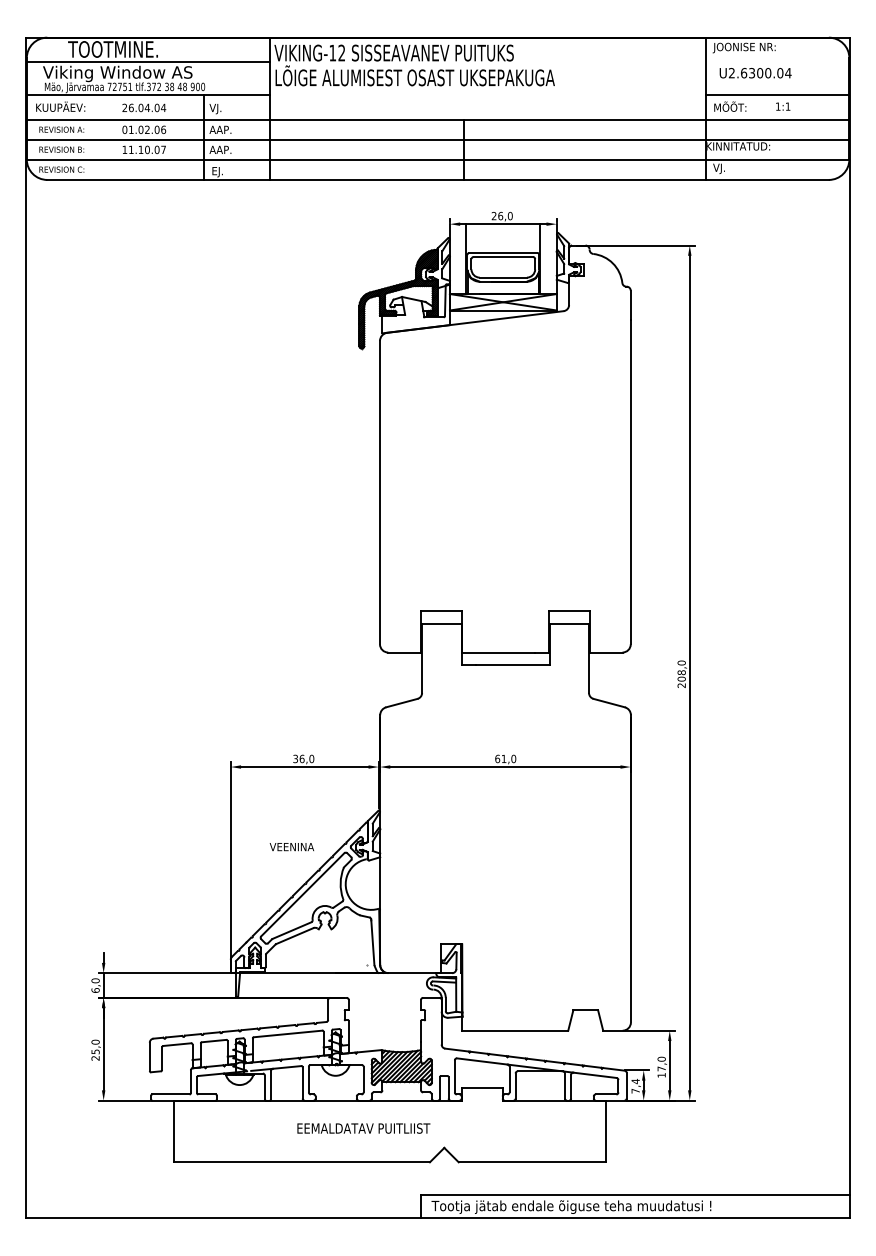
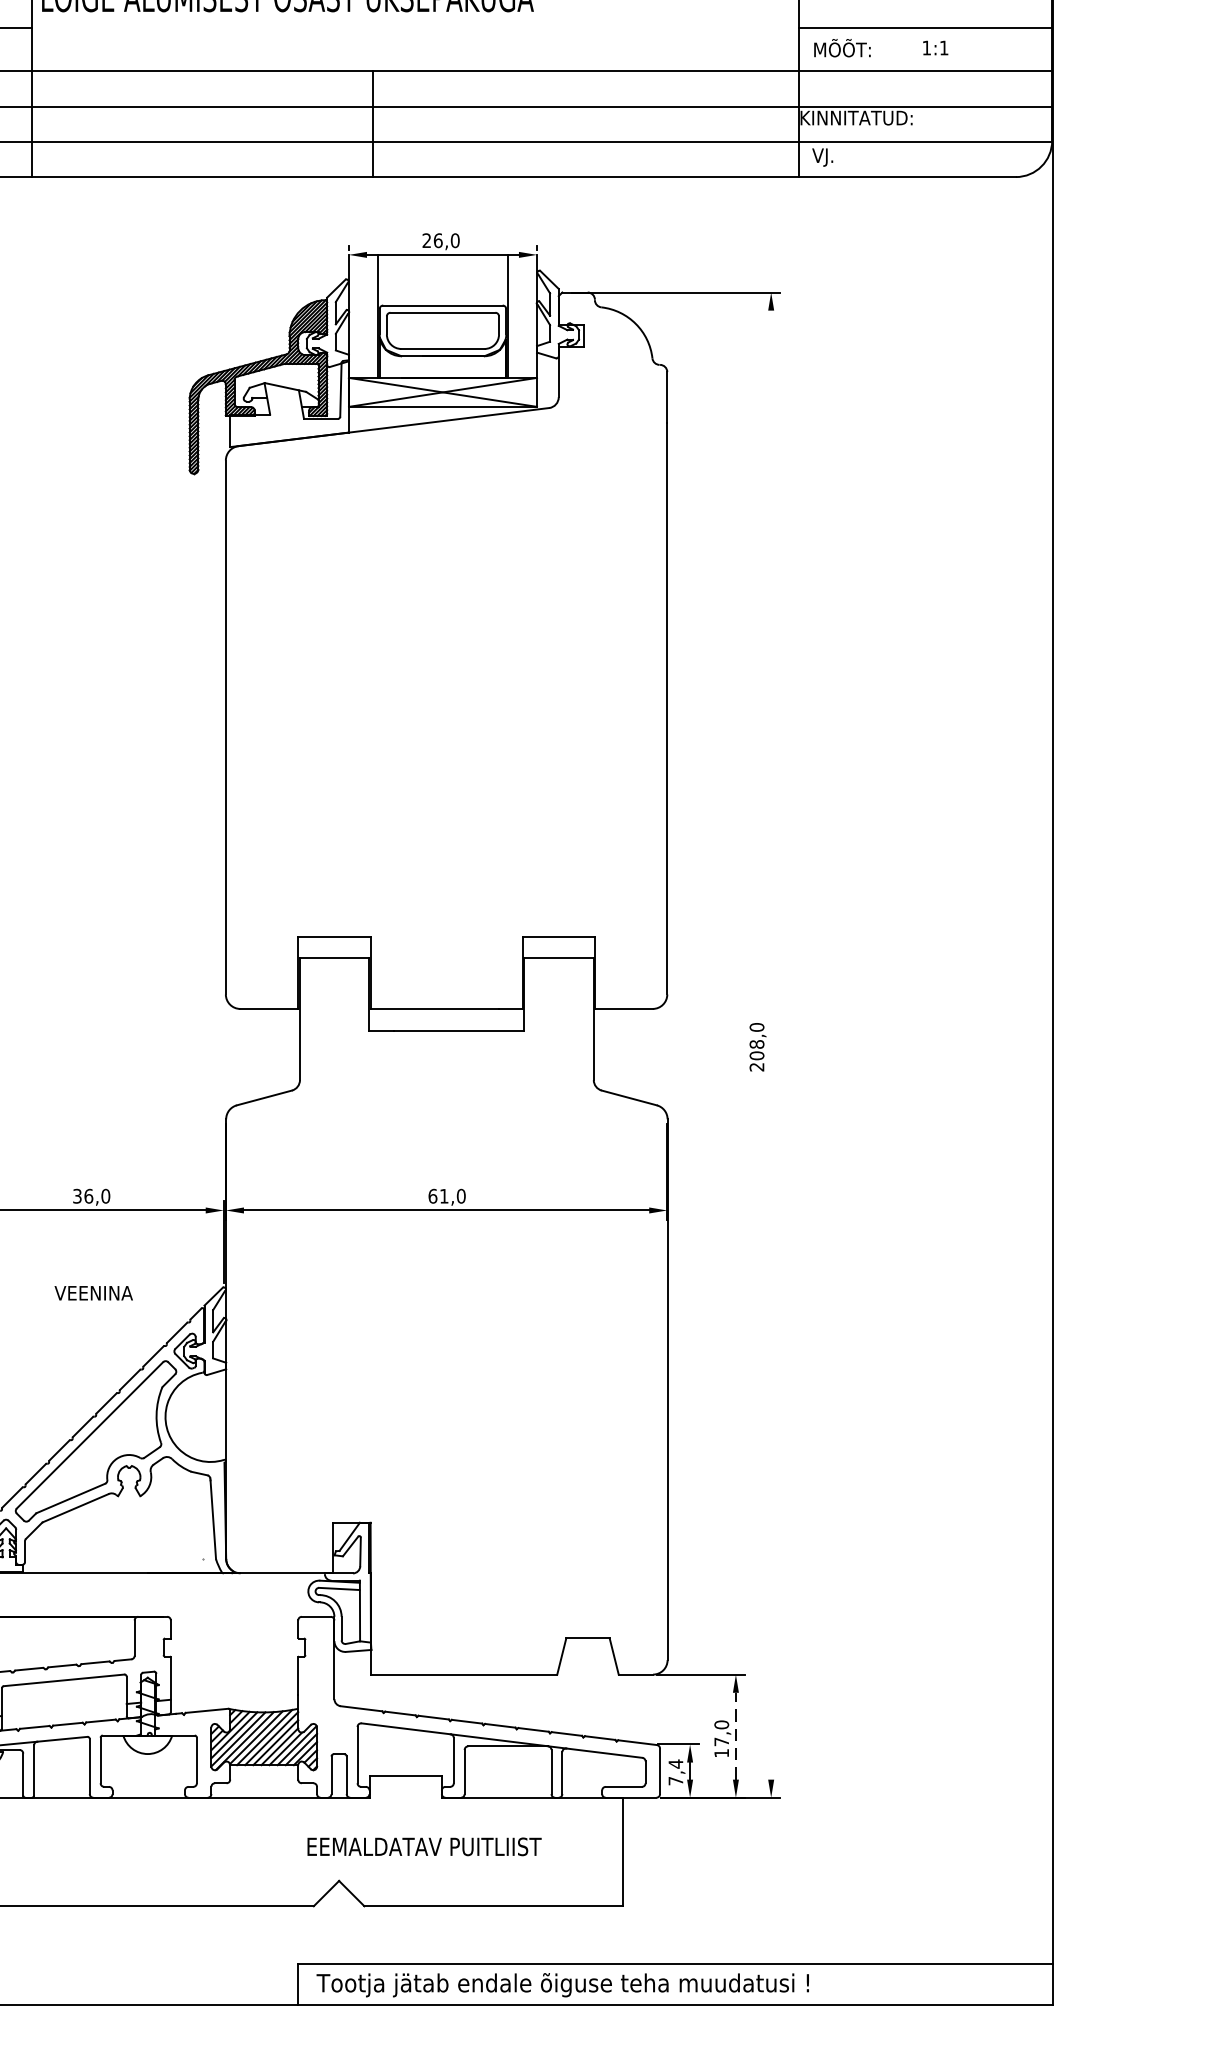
line: (689, 672) -> (770, 1044), removed
text: (291, 847) -> (92, 1294), moved
line: (669, 1065) -> (735, 1735), solid -> dashed
text: (363, 1128) -> (423, 1846), moved

